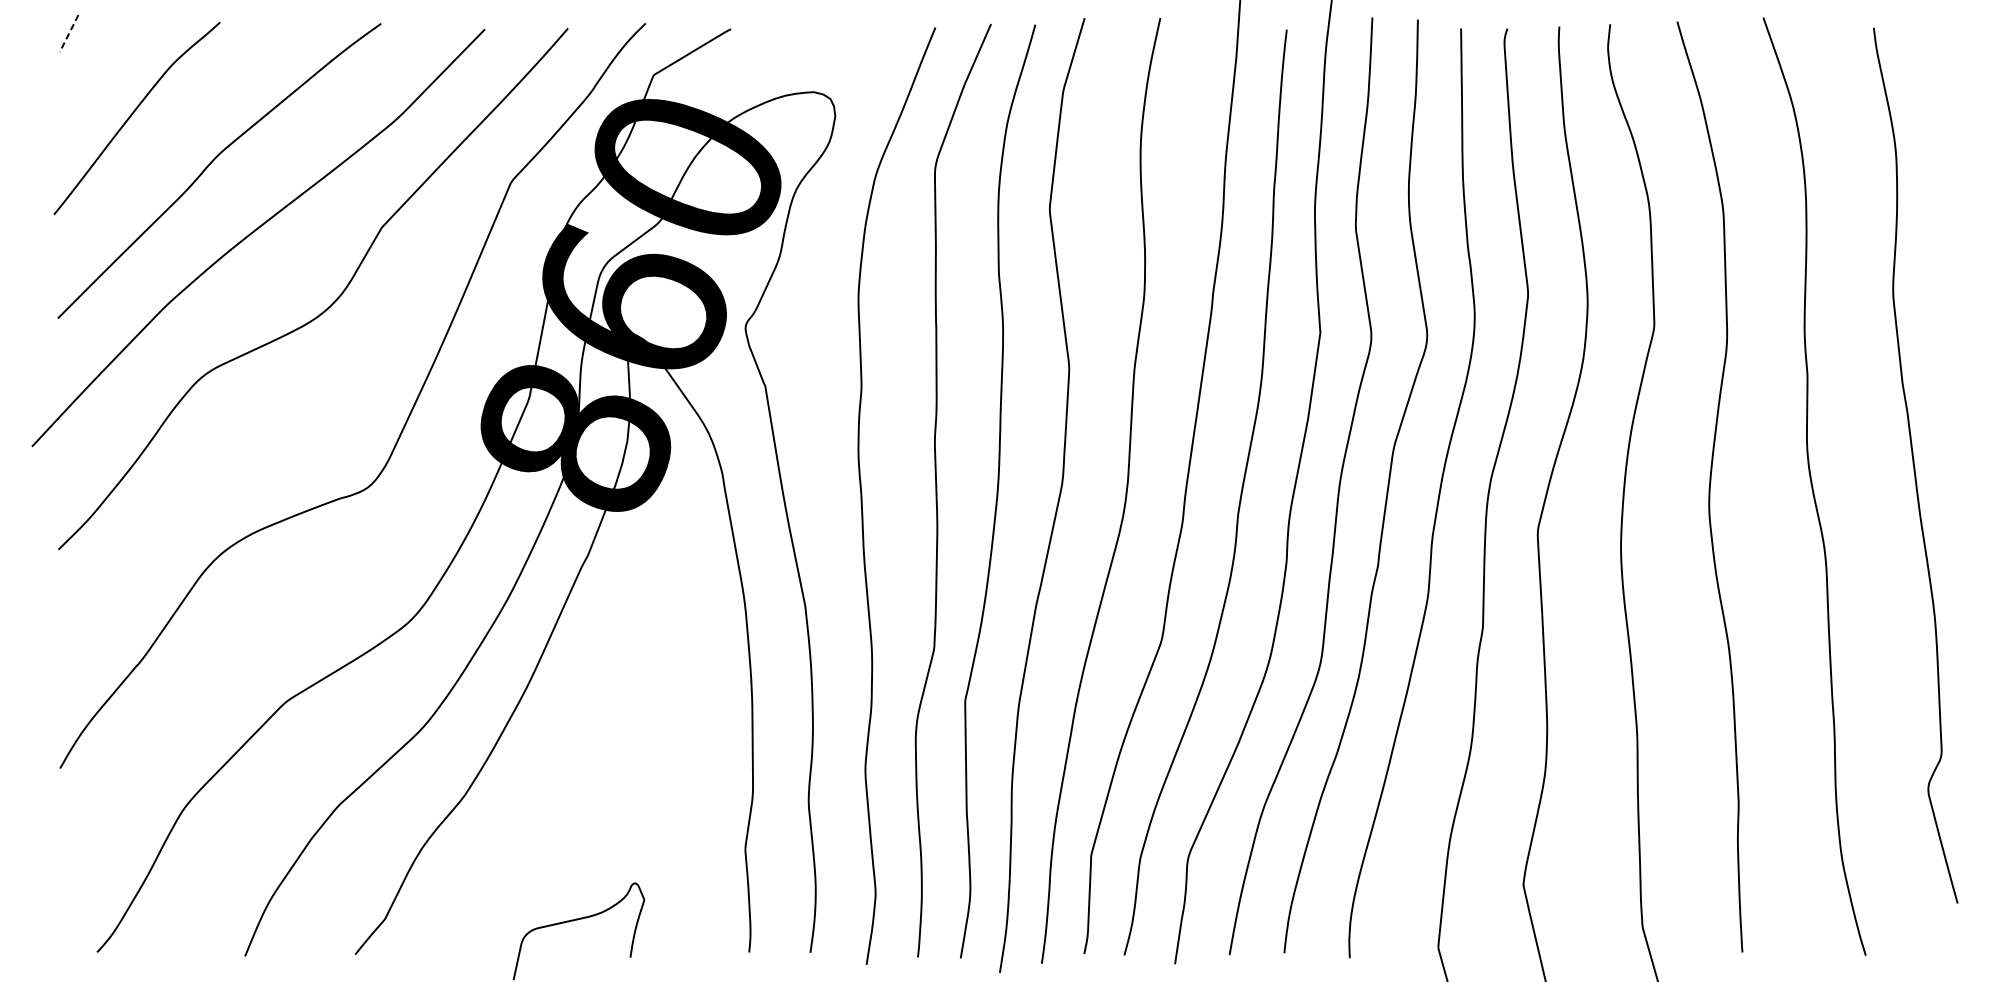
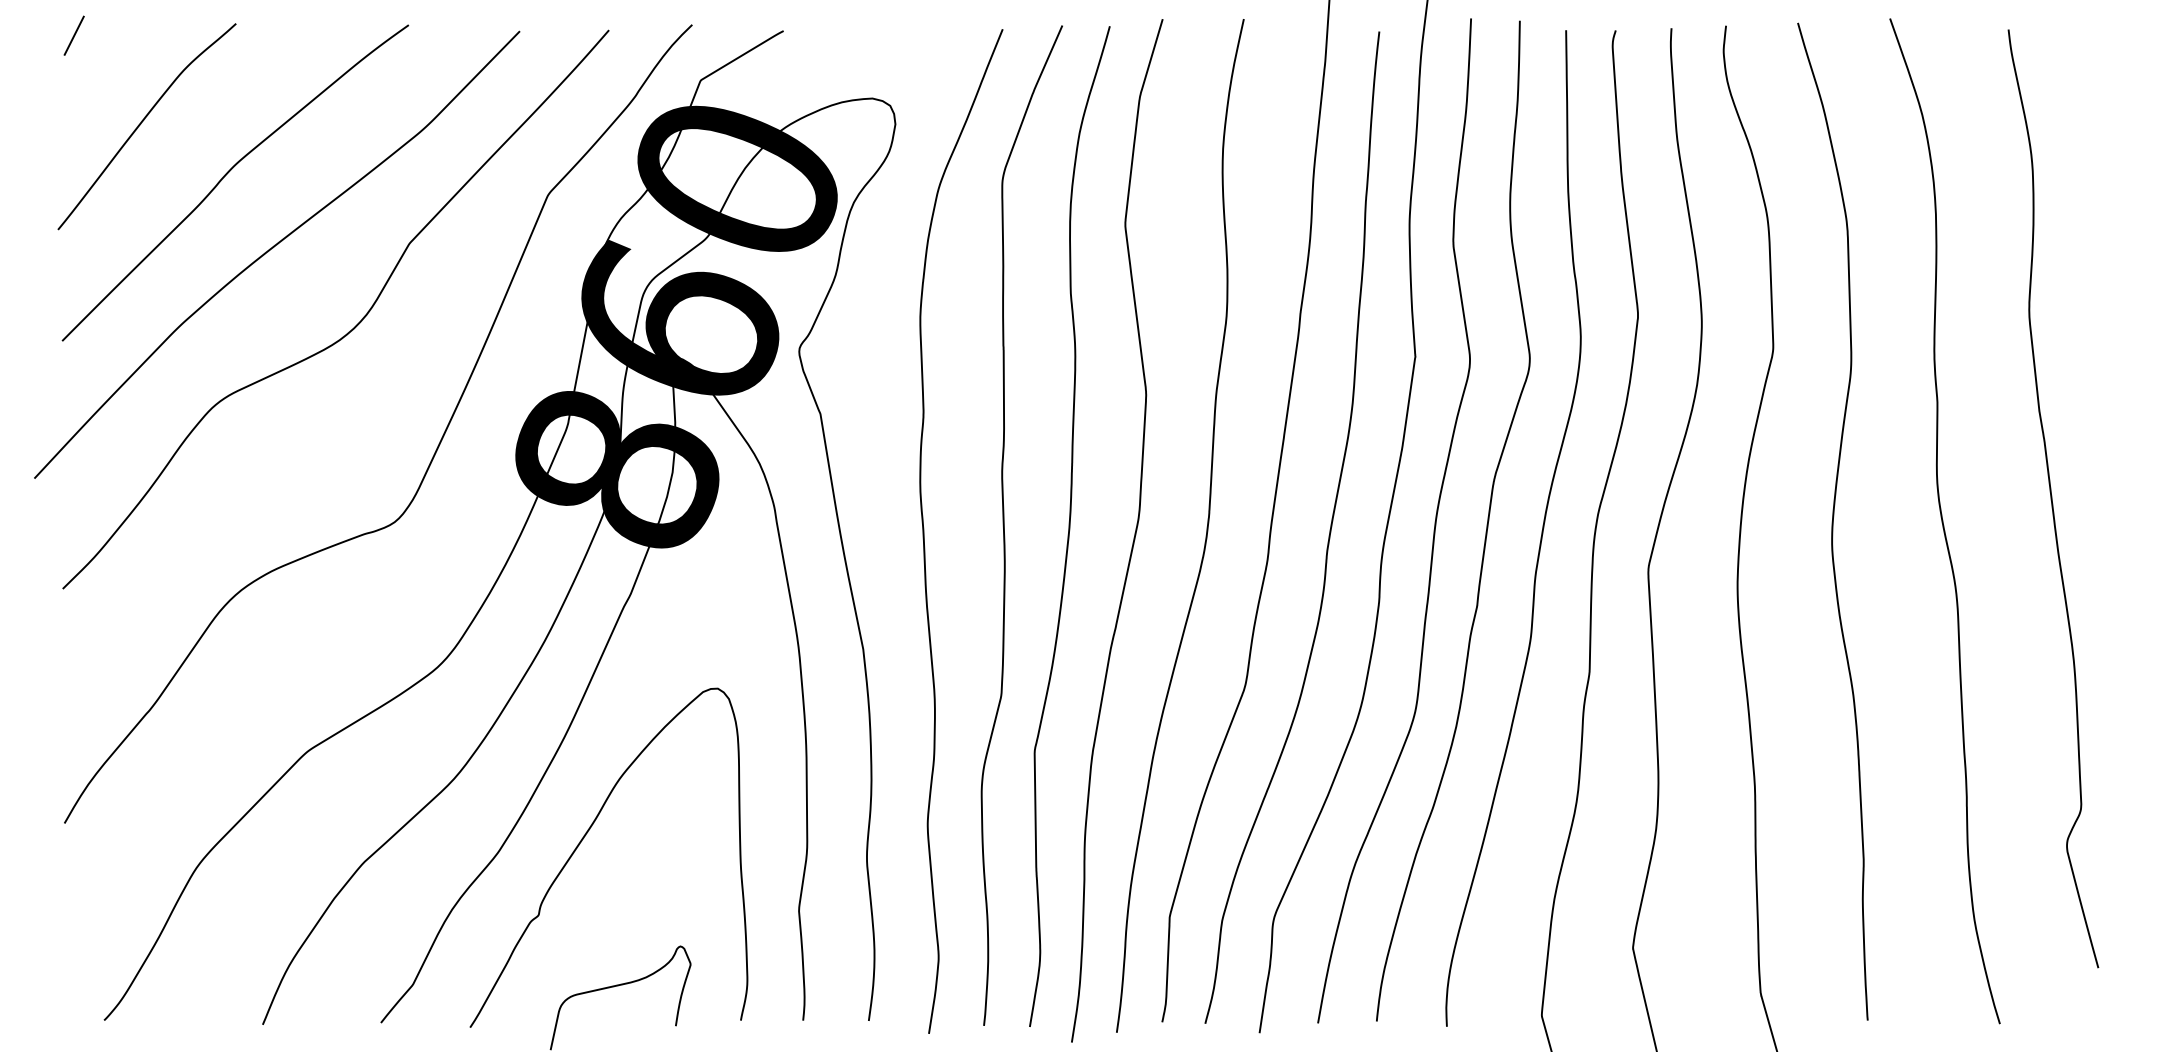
line: (69, 34) -> (74, 36), dashed -> solid
curve: (543, 785) -> (582, 841), added

